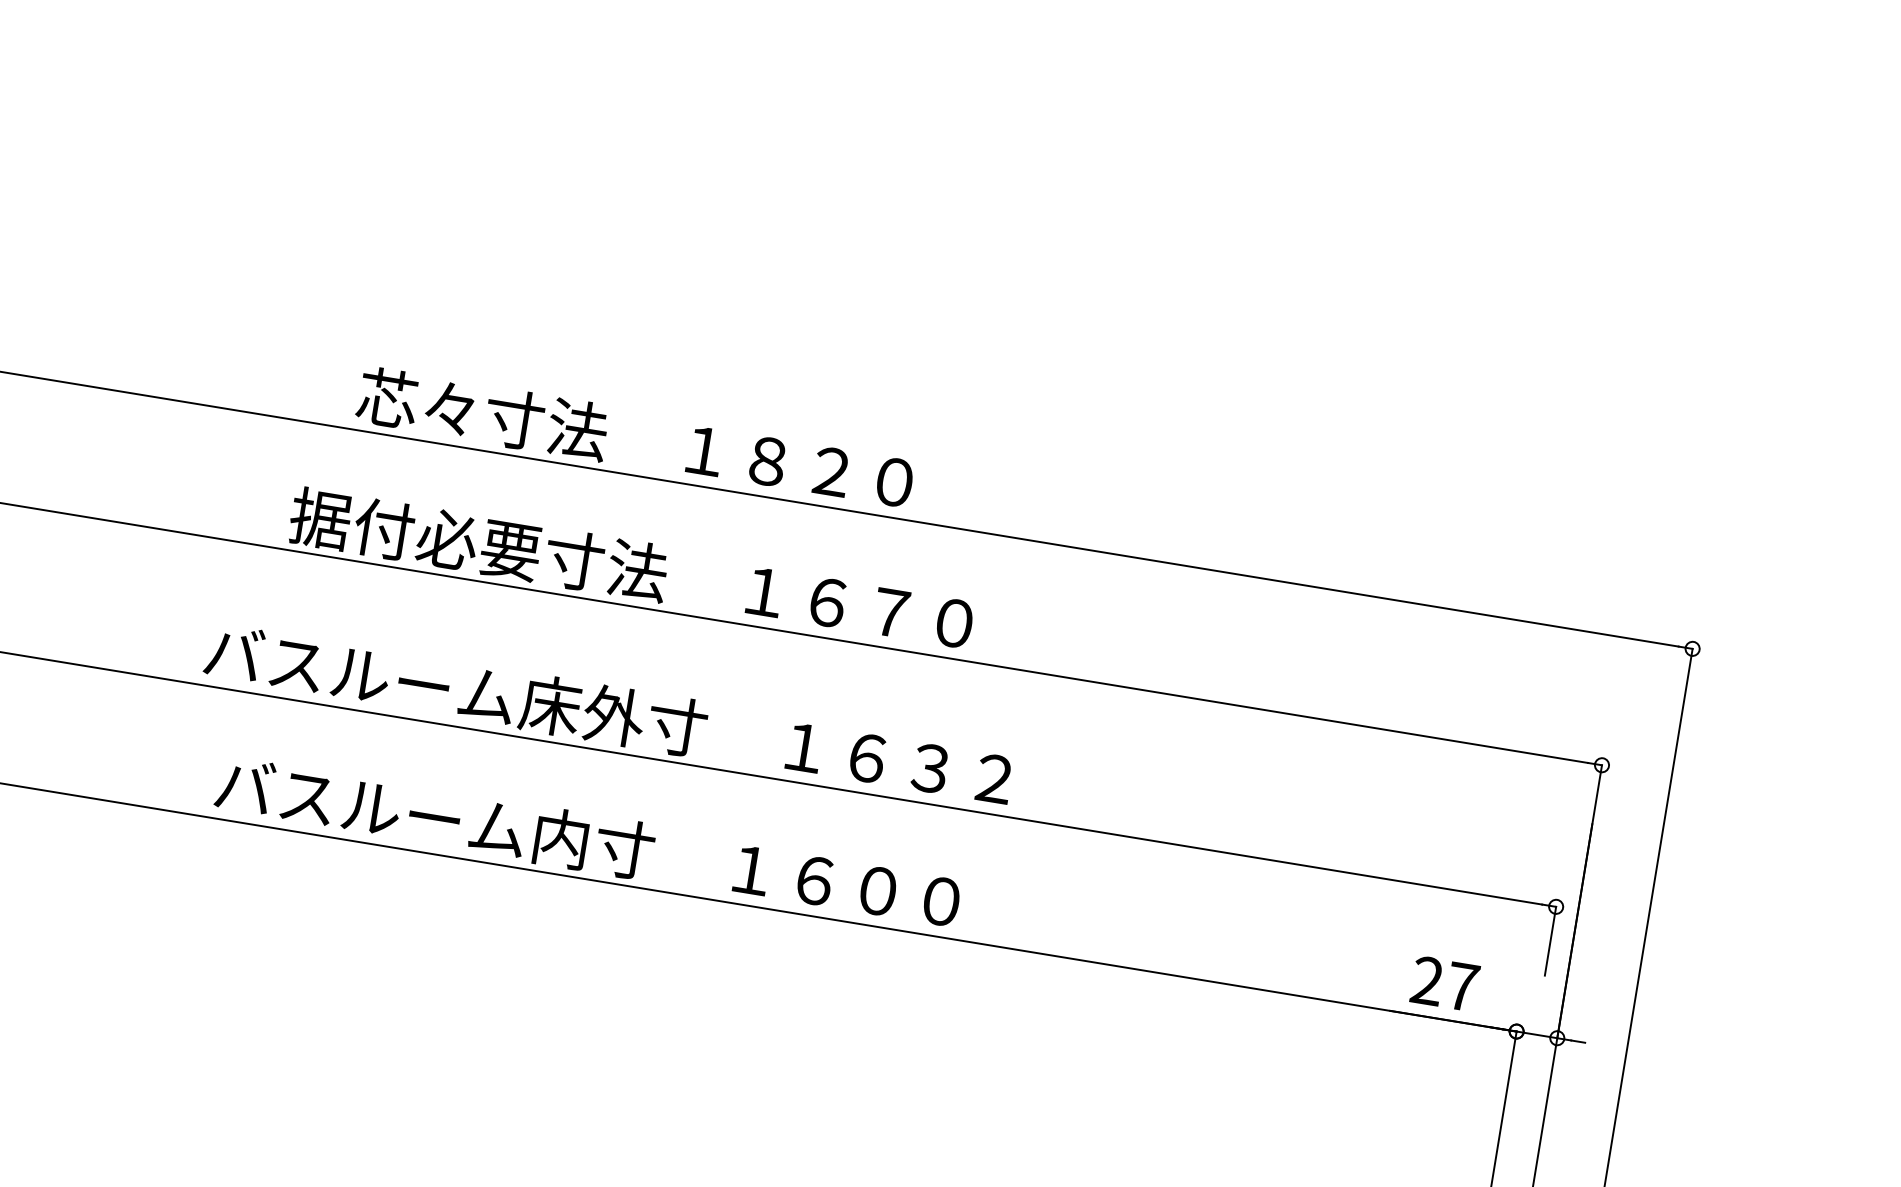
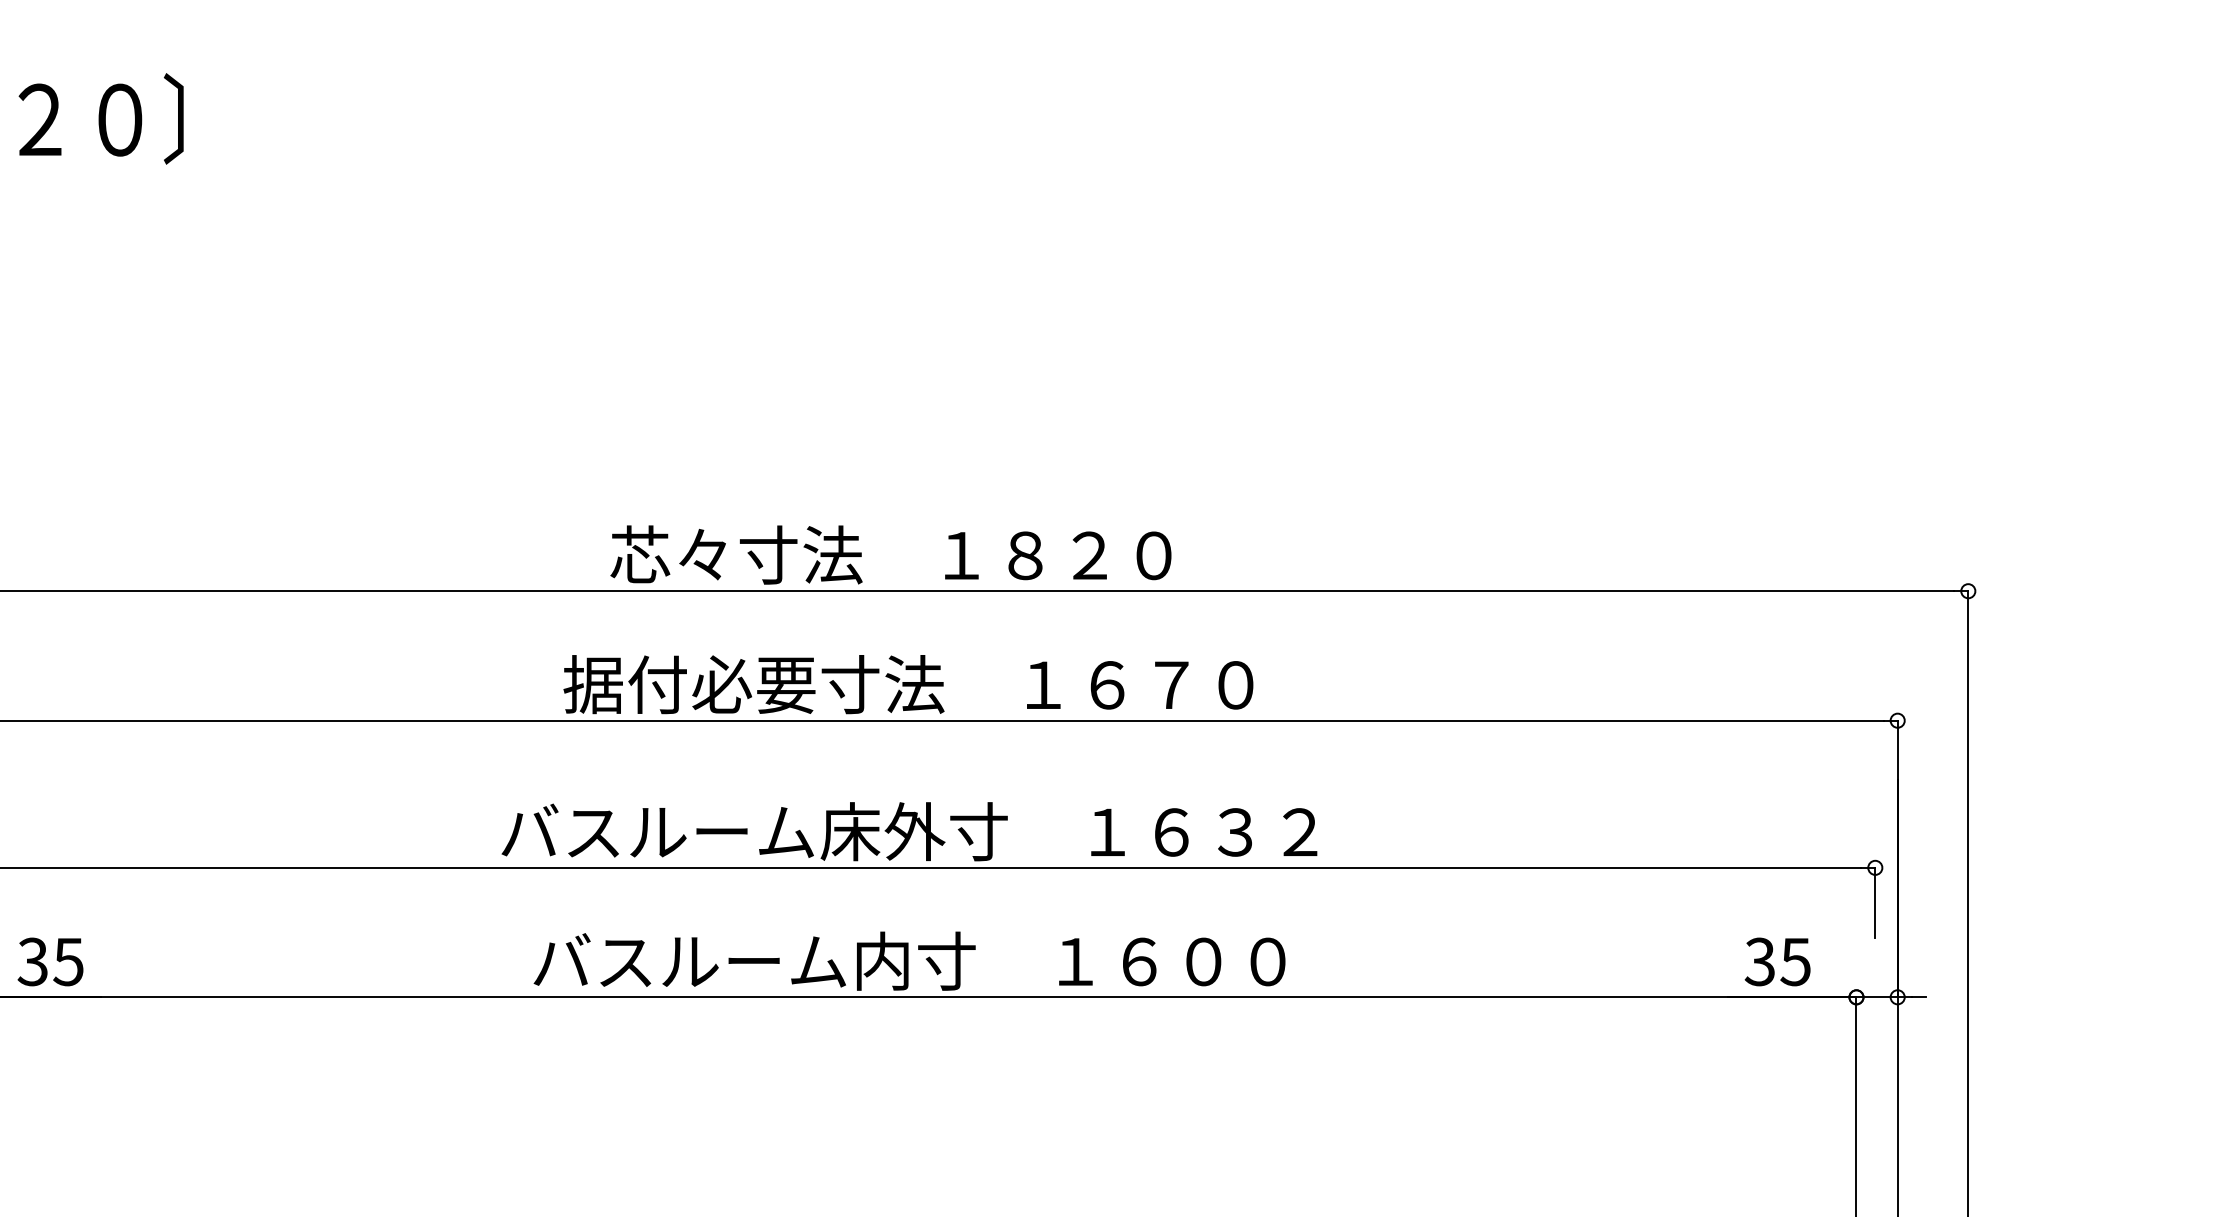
text: (1444, 984) -> (1777, 962), 27 -> 35

